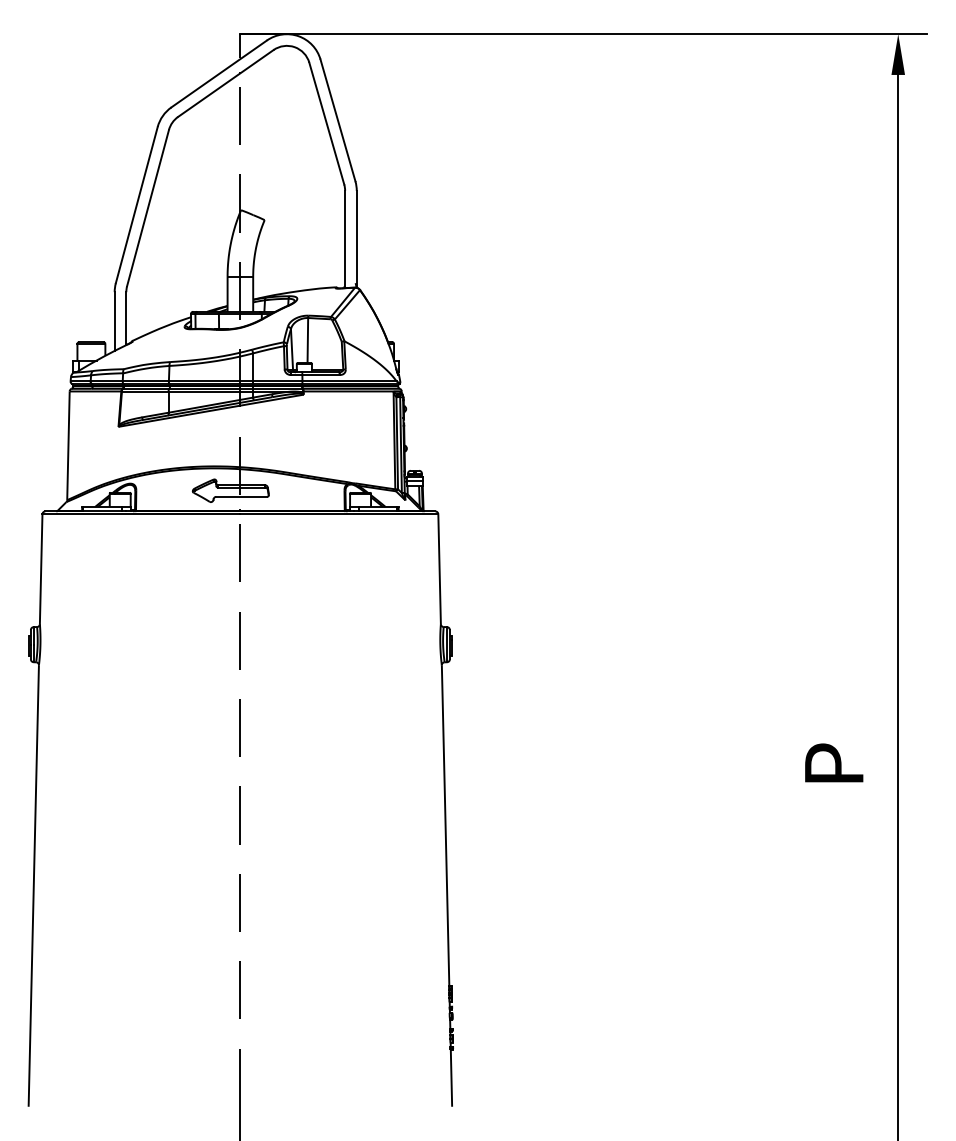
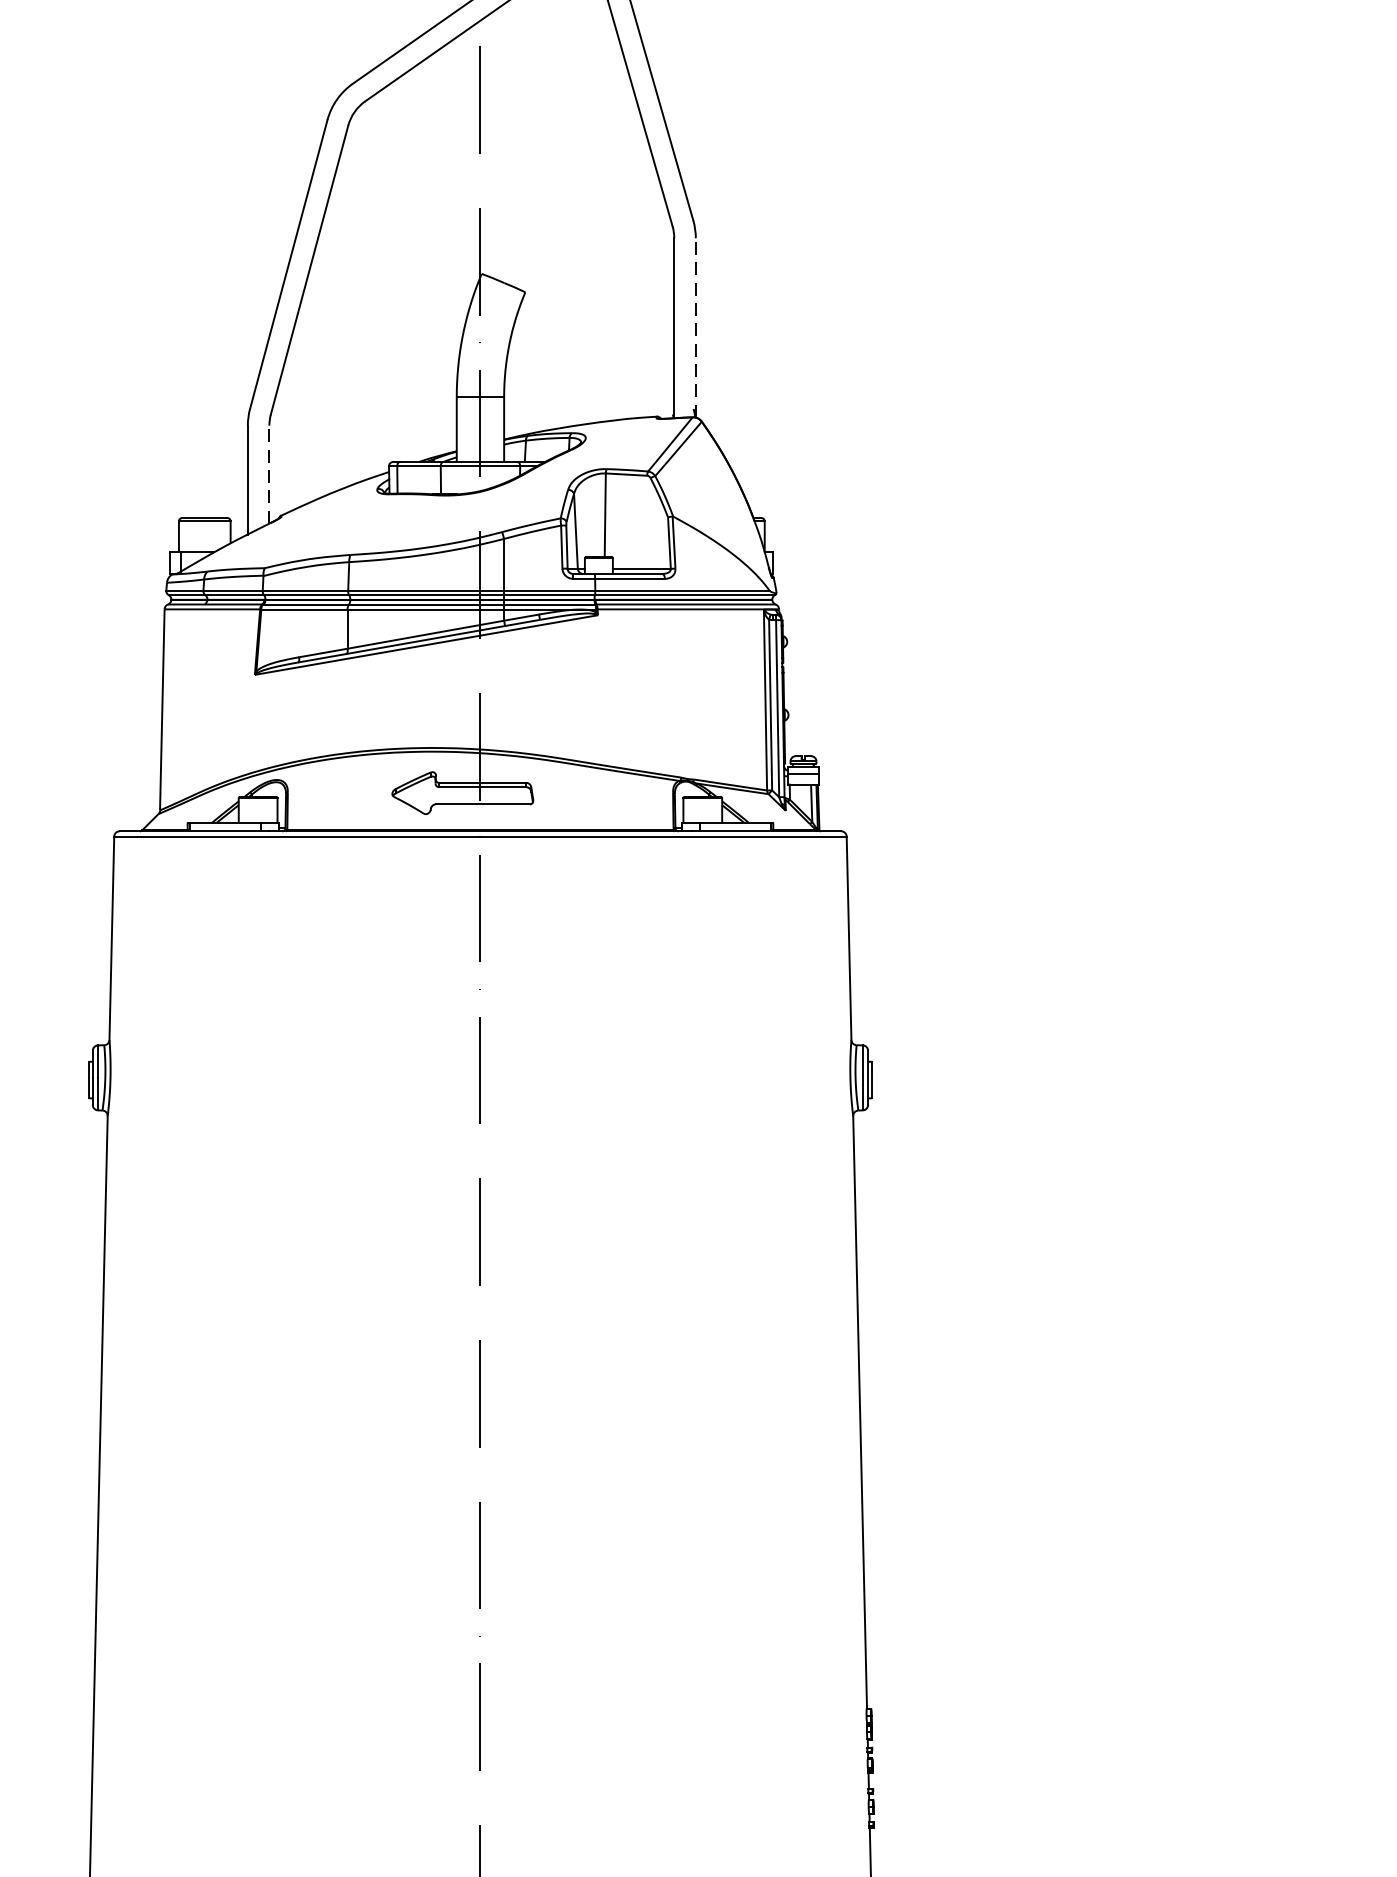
line: (356, 238) -> (695, 326), solid -> dashed
line: (126, 318) -> (269, 474), solid -> dashed

